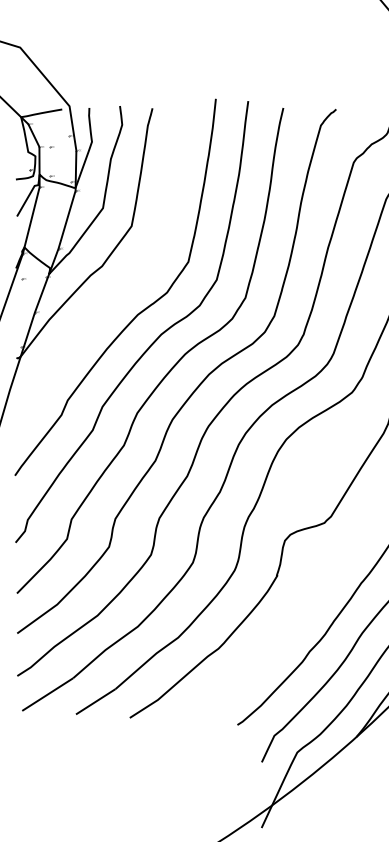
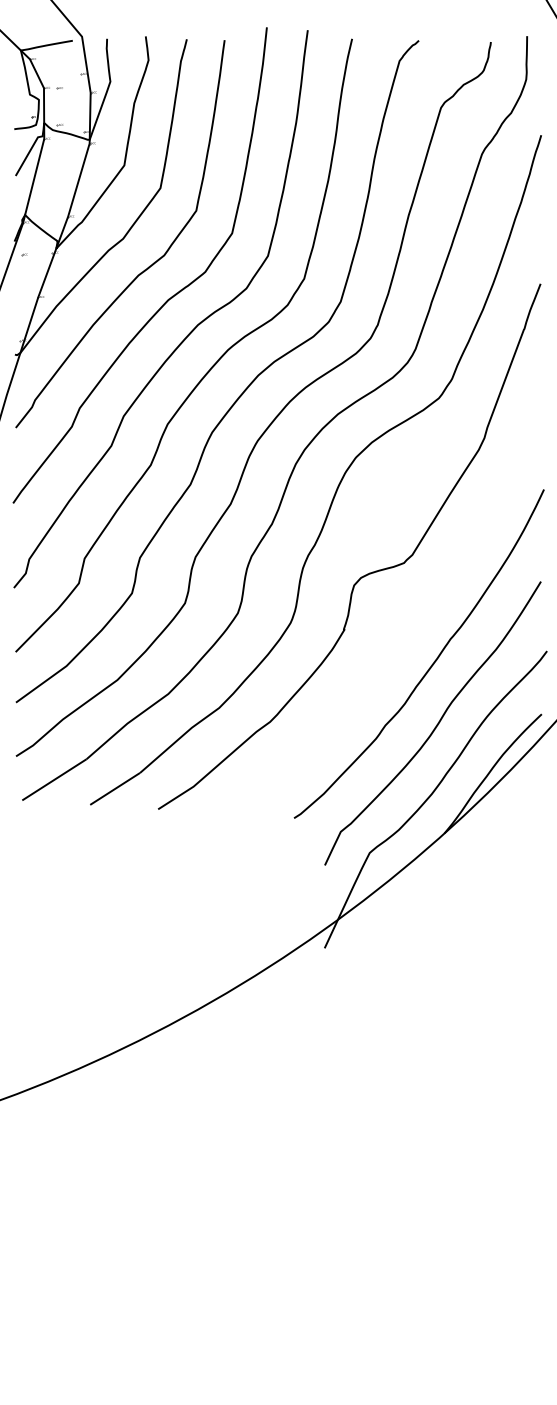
curve: (118, 290) -> (144, 269), added

